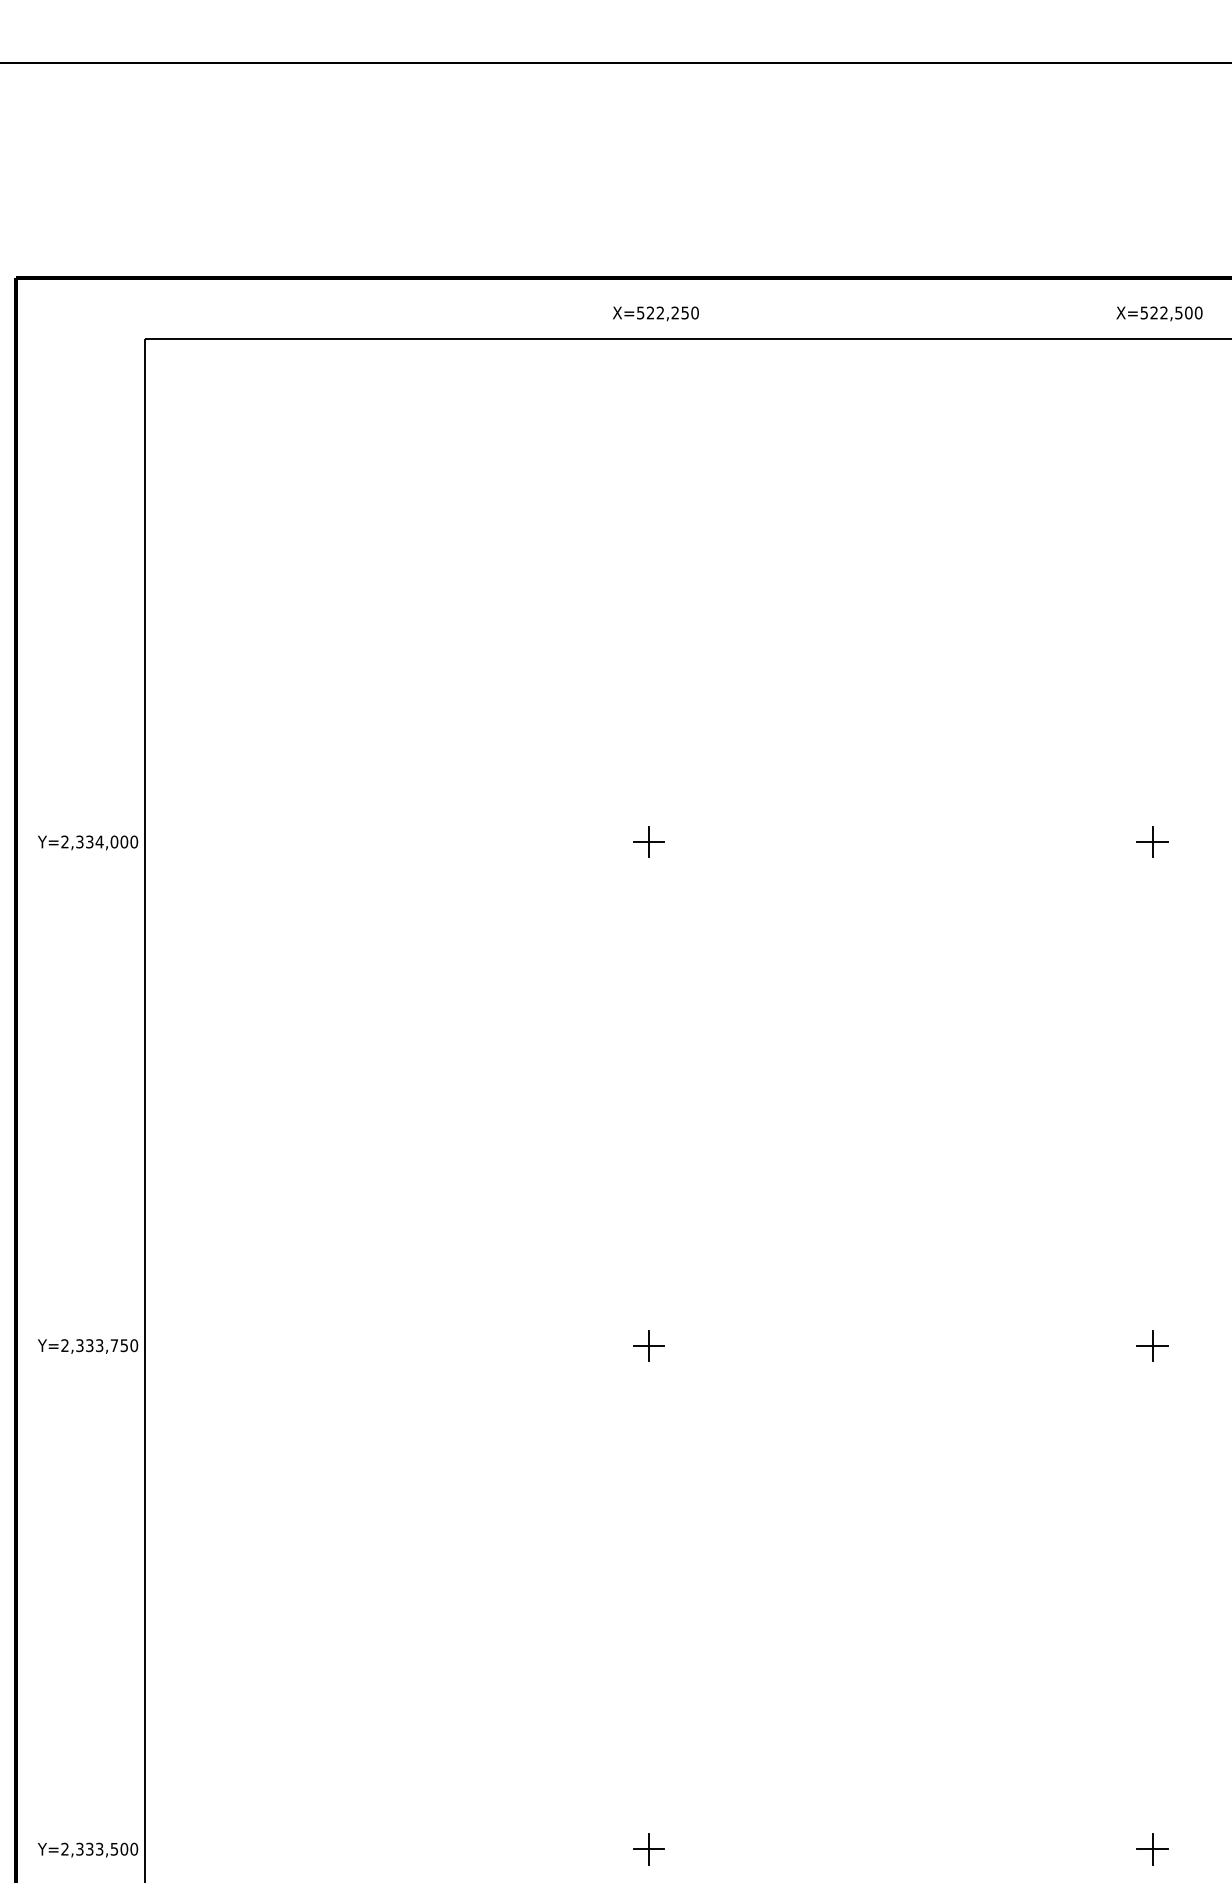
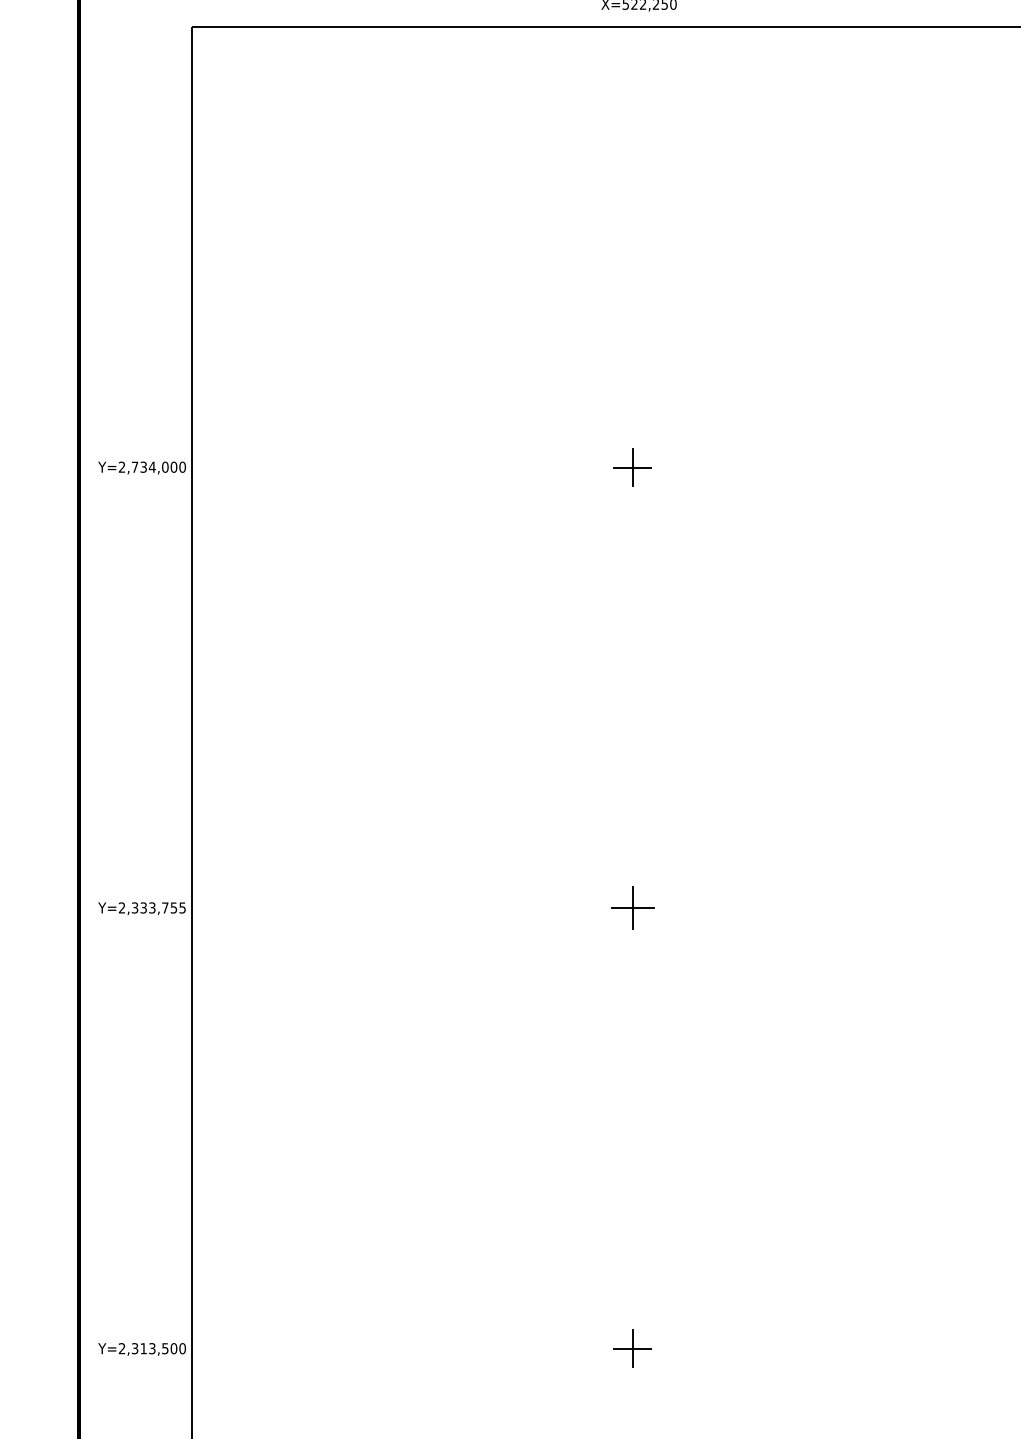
text: (79, 841) -> (134, 466), Y=2,334,000 -> Y=2,734,000
part: (648, 841) -> (632, 466), size x1.4
text: (134, 1345) -> (182, 907), Y=2,333,750 -> Y=2,333,755
part: (648, 1345) -> (632, 907), size x1.6
text: (89, 1848) -> (143, 1348), Y=2,333,500 -> Y=2,313,500
part: (648, 1849) -> (632, 1348), size x1.4

